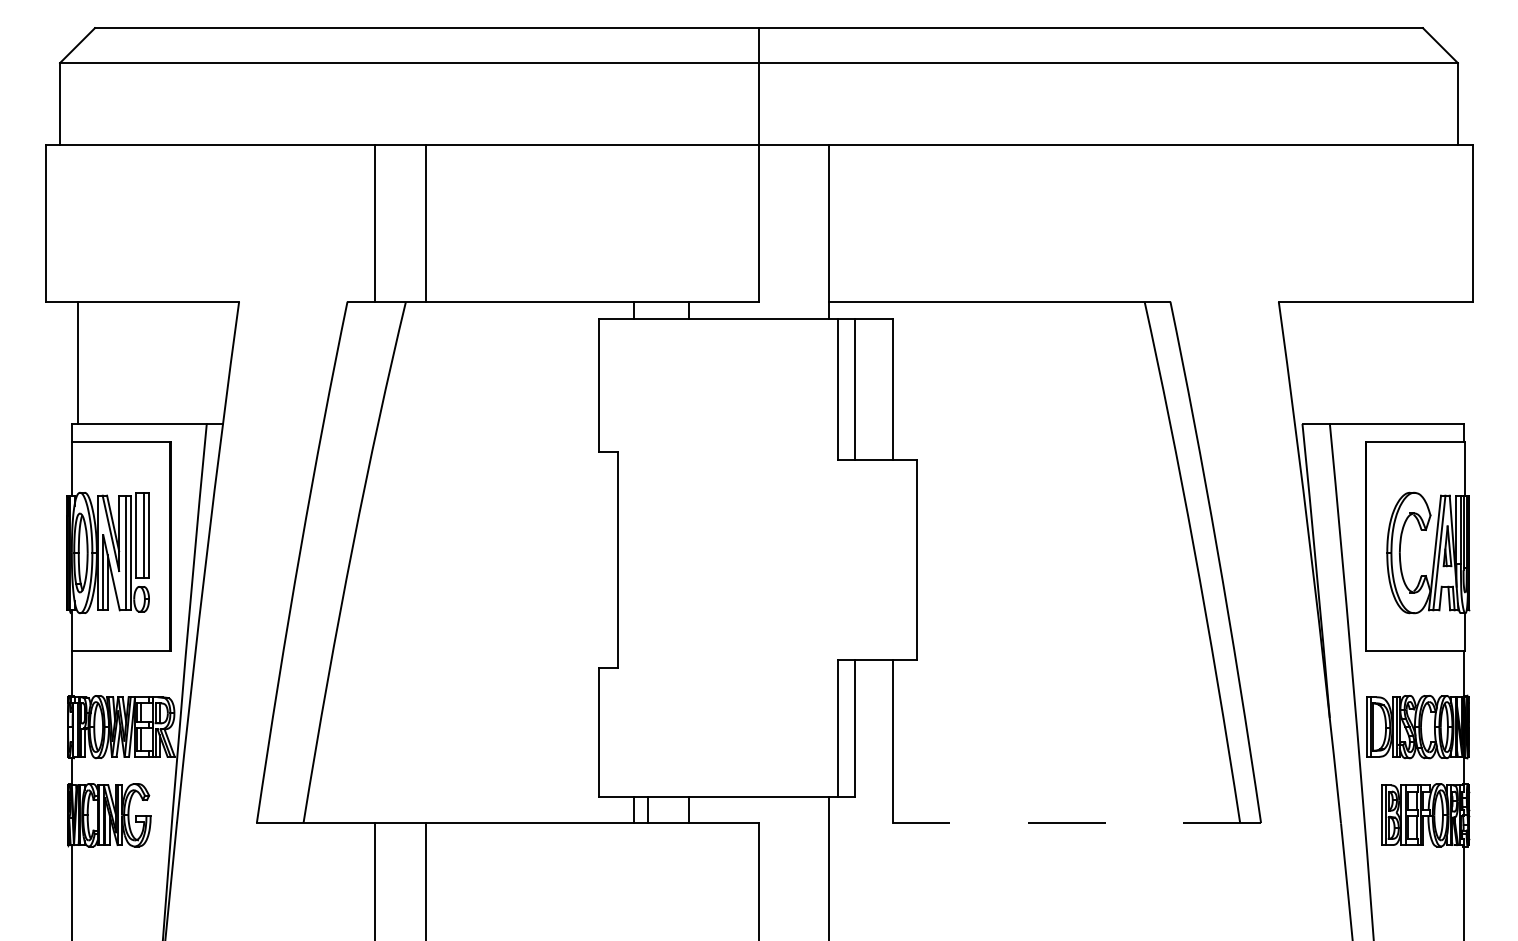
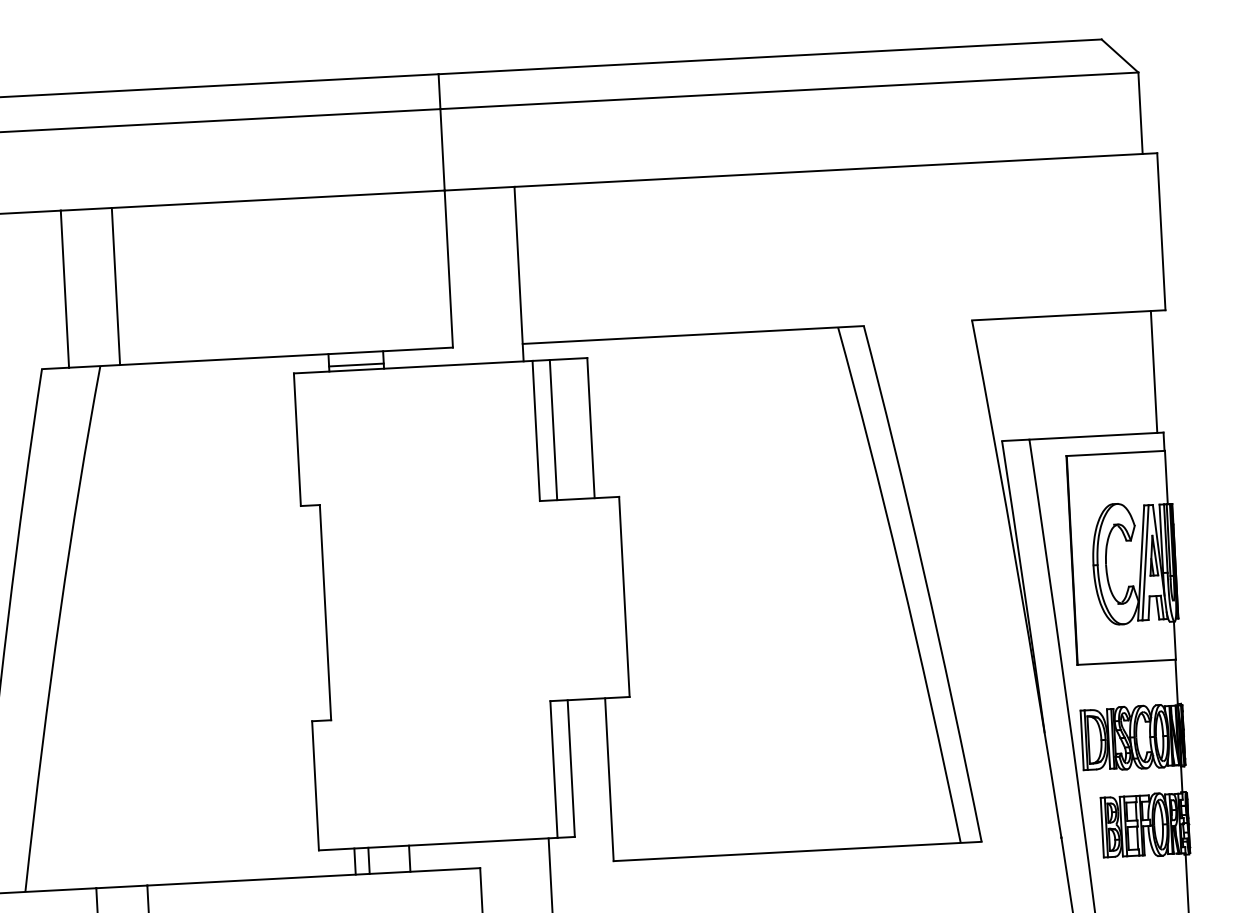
line: (661, 314) -> (356, 365), added
line: (1457, 362) -> (1153, 371), added
line: (1076, 823) -> (797, 851), dashed -> solid

